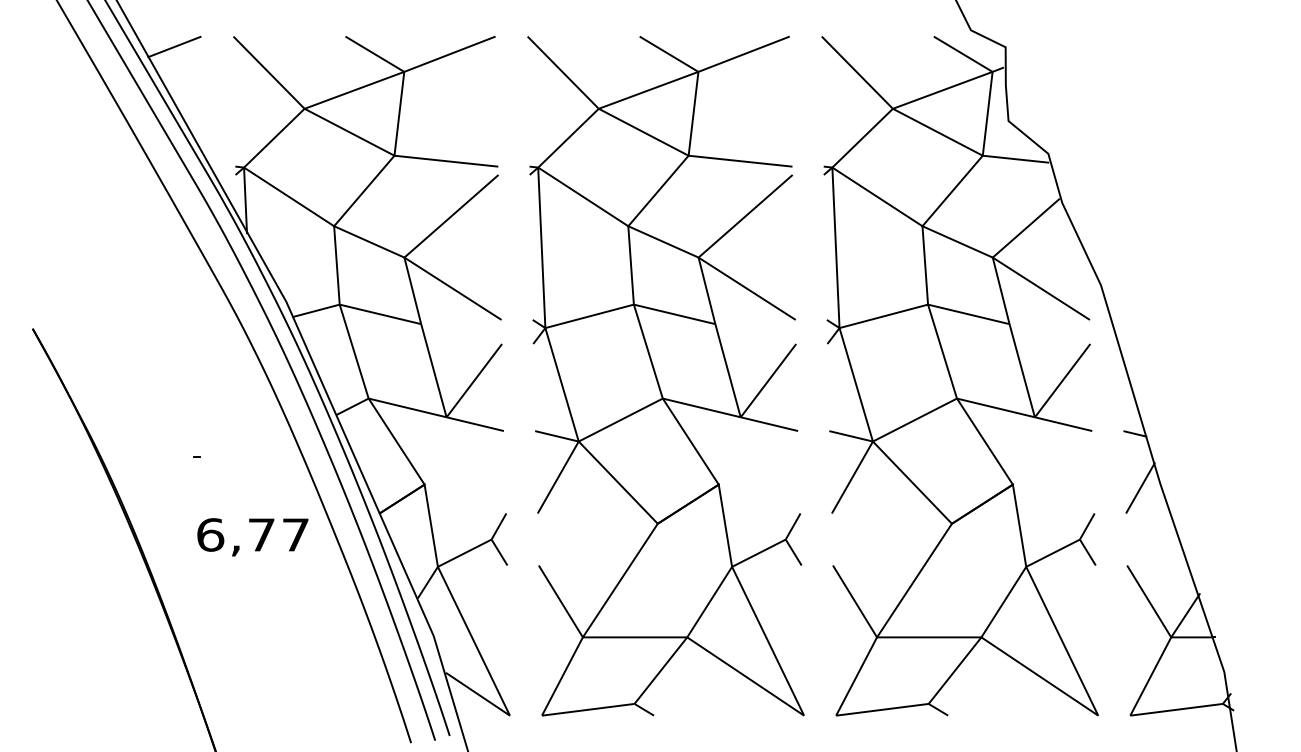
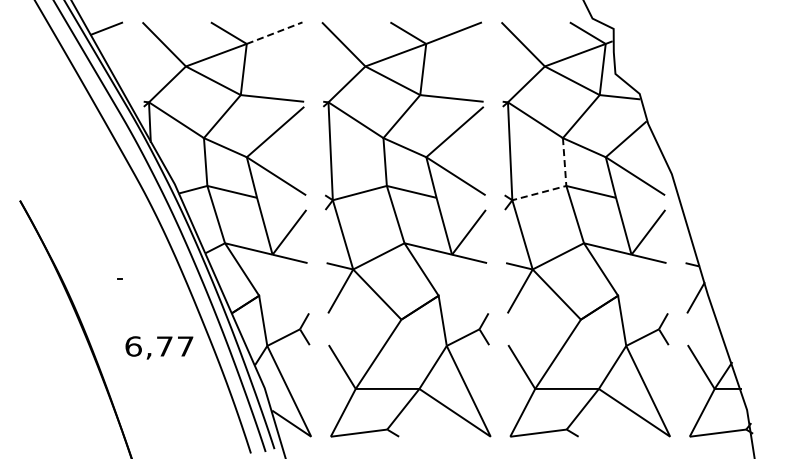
line: (449, 54) -> (274, 33), solid -> dashed
line: (921, 305) -> (562, 186), solid -> dashed
text: (253, 536) -> (159, 347), moved

